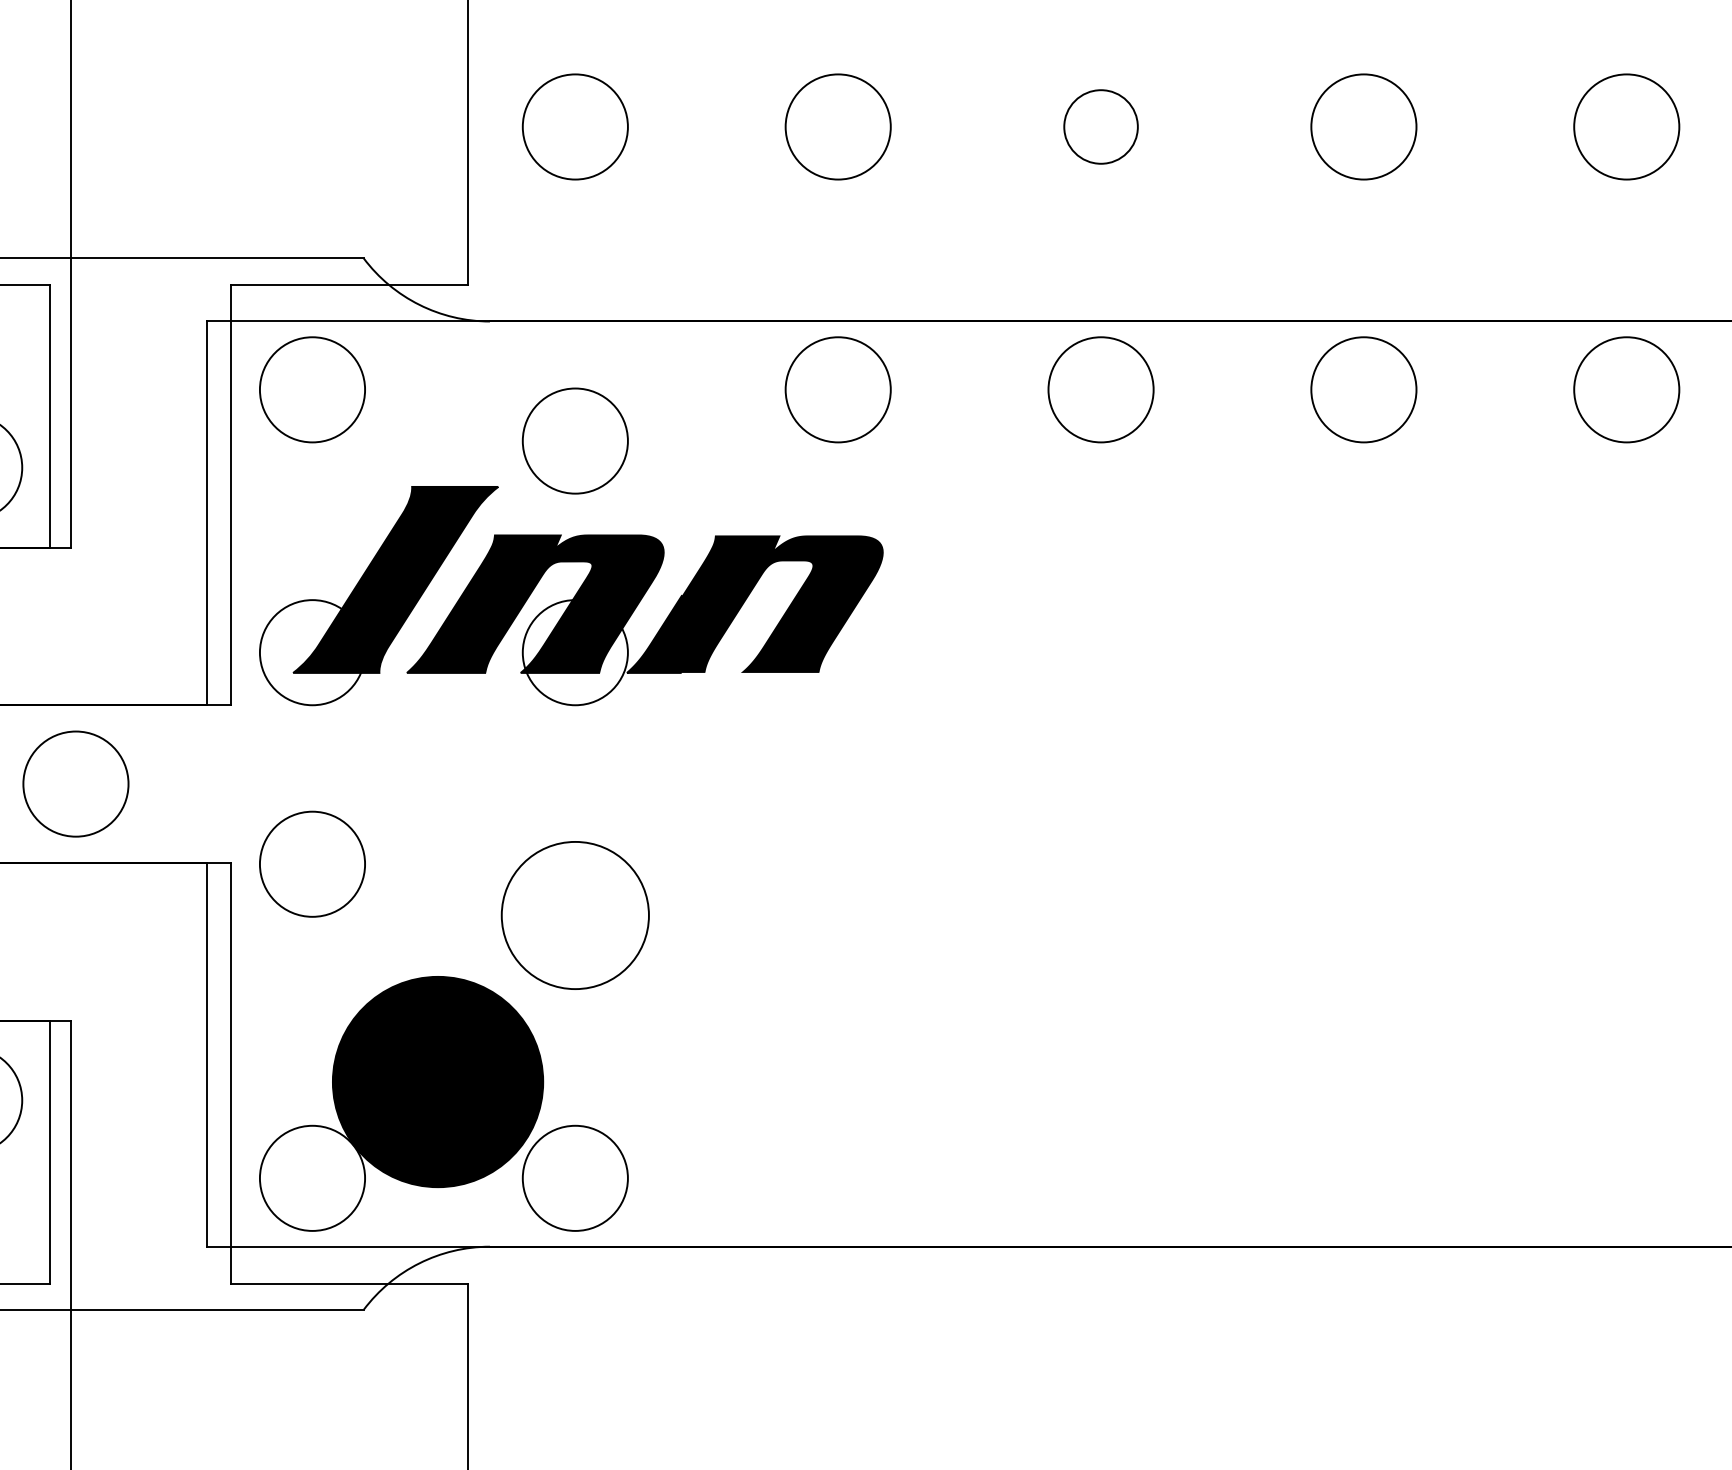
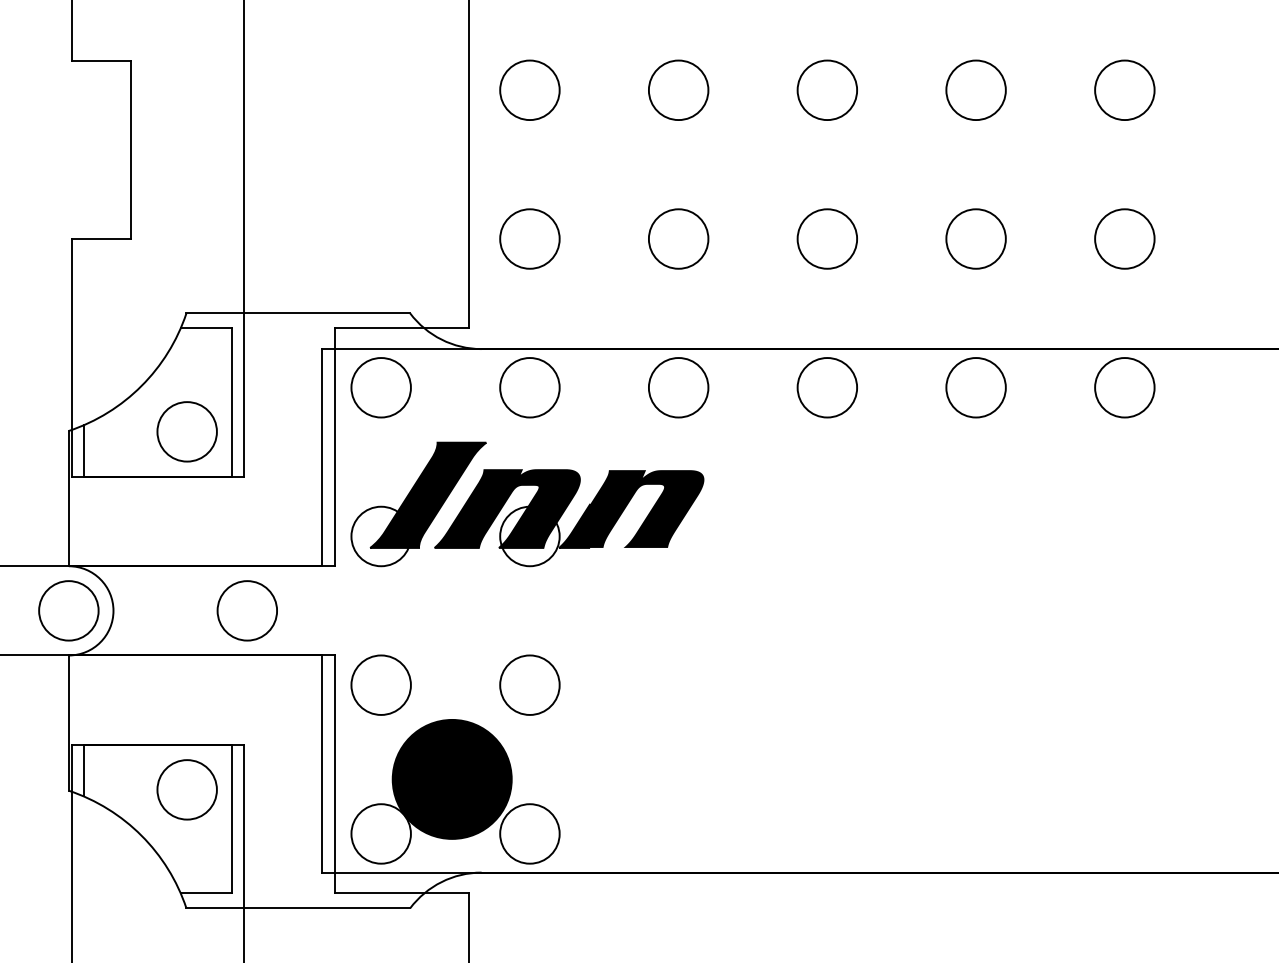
circle: (1101, 126) -> (827, 238), size x1.43
circle: (574, 440) -> (529, 387), moved
circle: (311, 863) -> (380, 684), moved
circle: (574, 914) -> (529, 684), size x0.71

